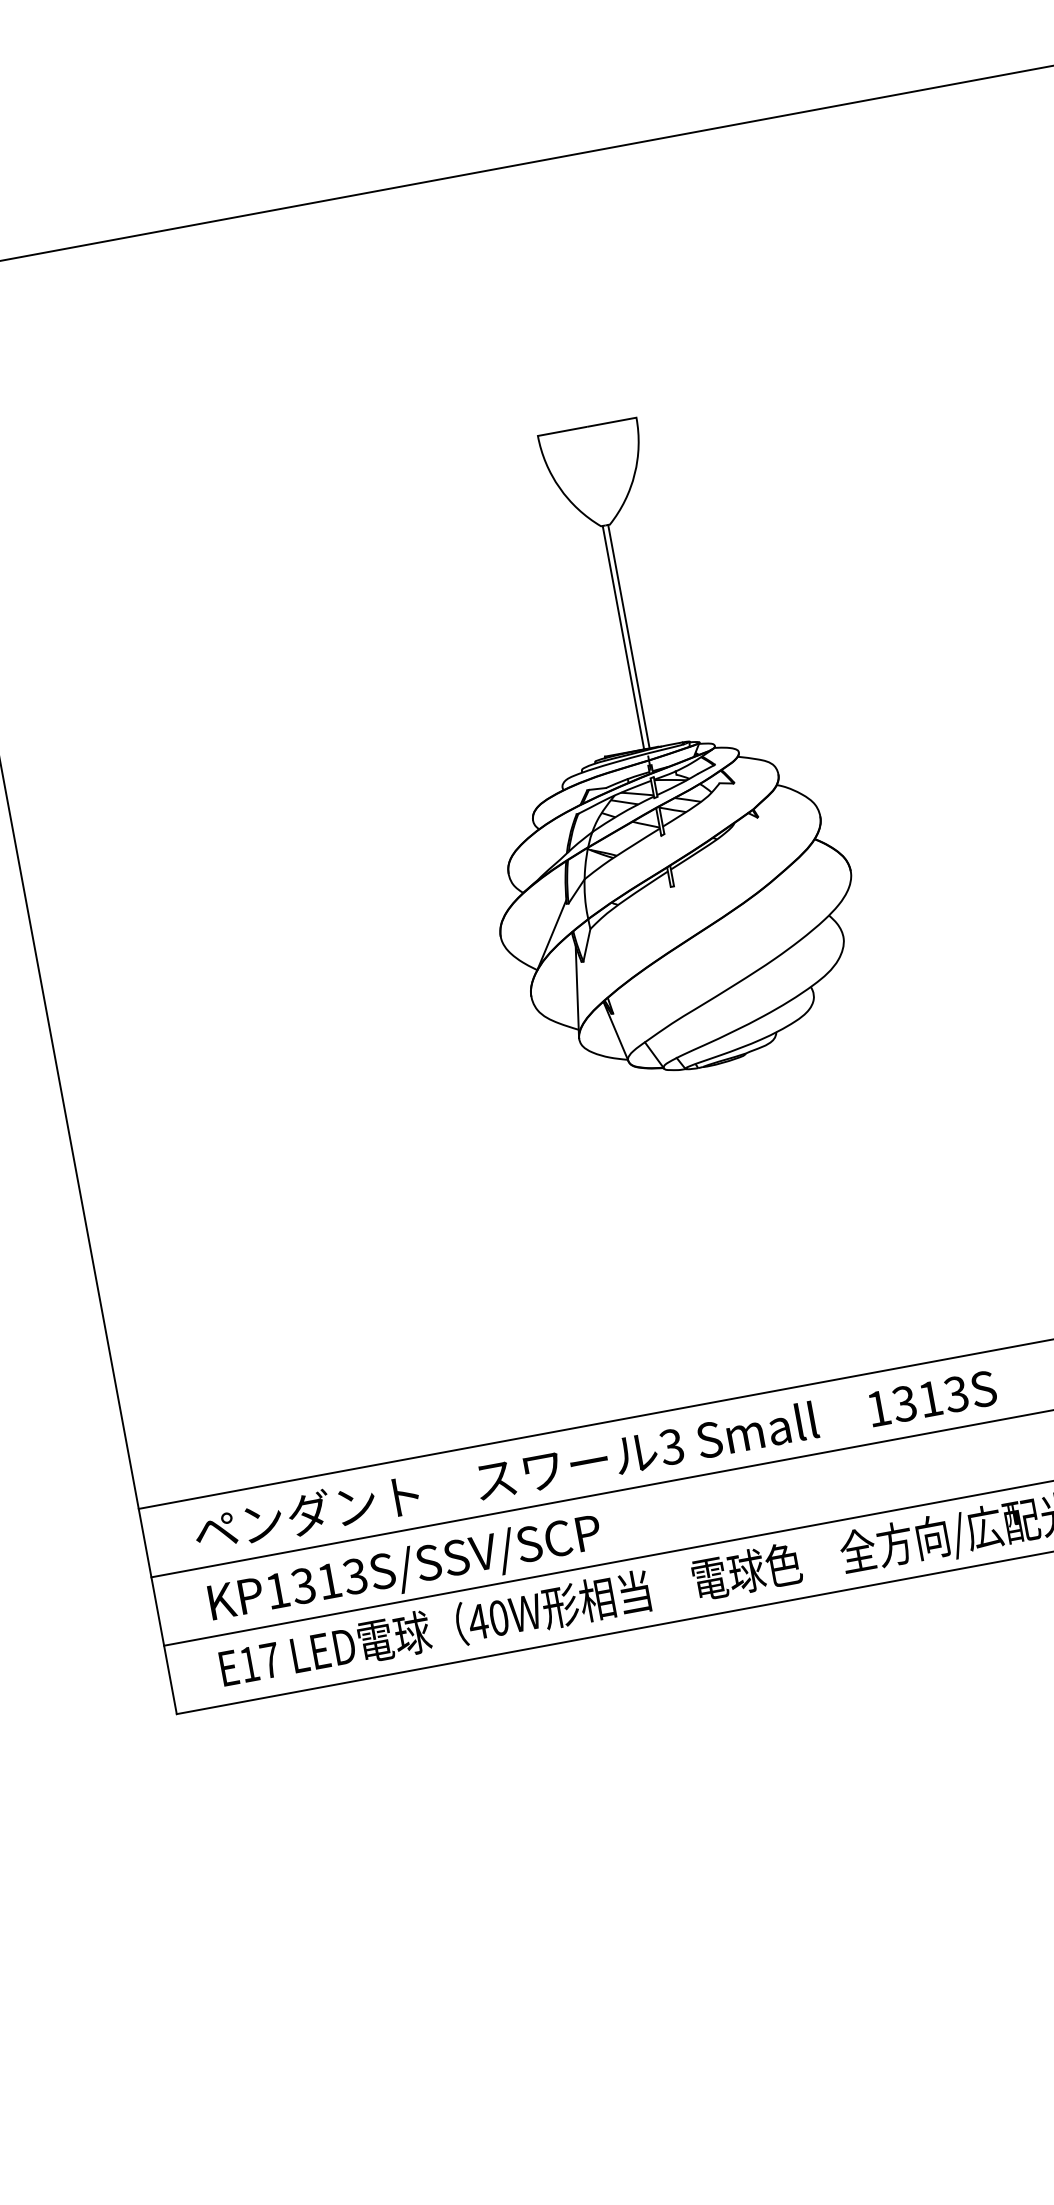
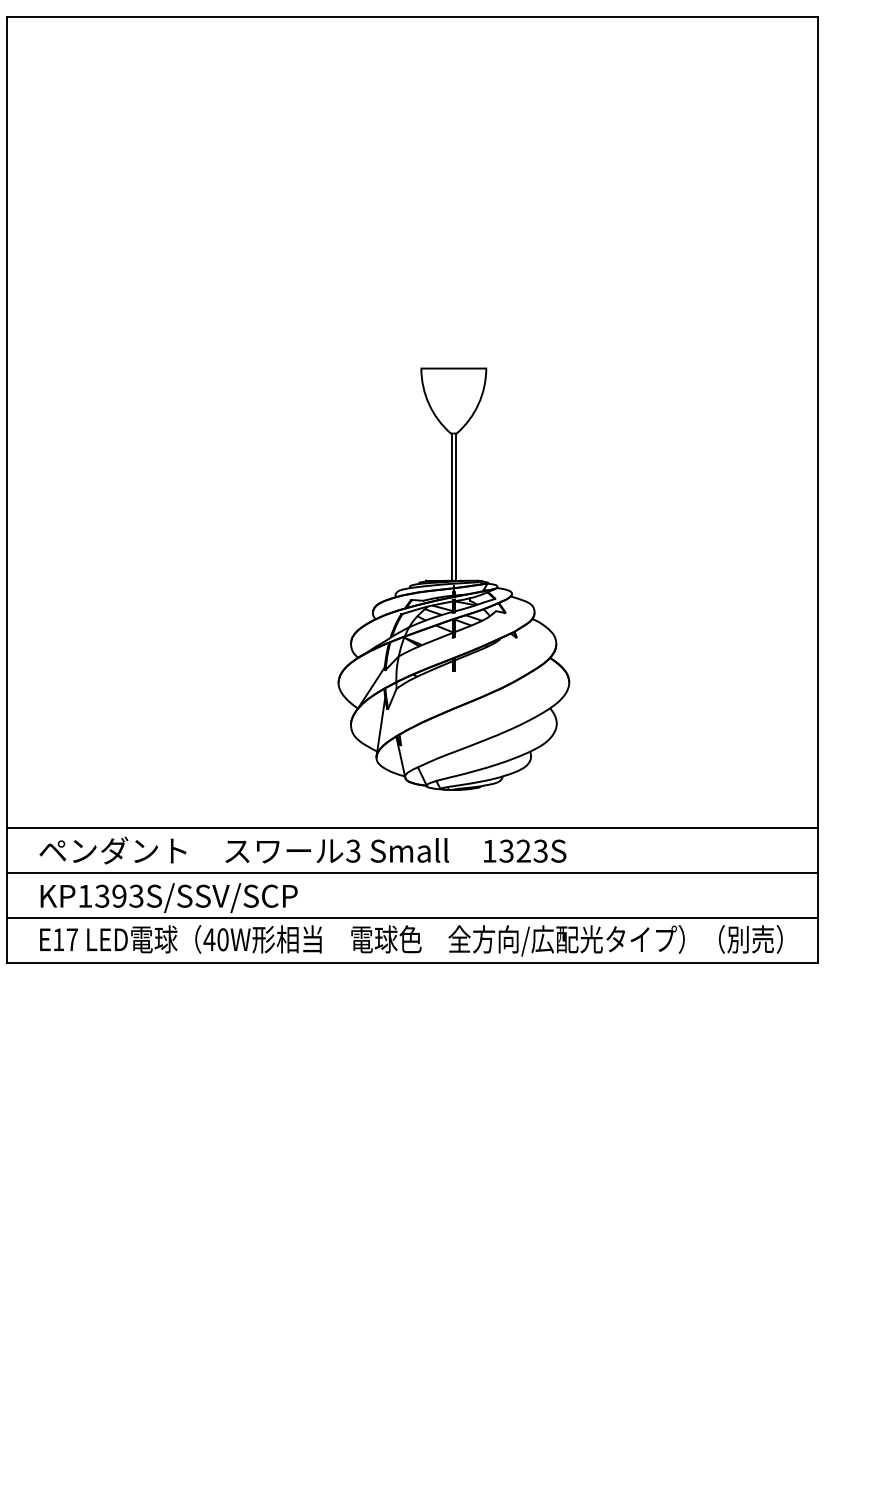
part: (645, 745) -> (453, 578), moved
text: (930, 1398) -> (523, 850), 1313S -> 1323S
text: (329, 1580) -> (119, 895), KP1313S/SSV/SCP -> KP1393S/SSV/SCP

